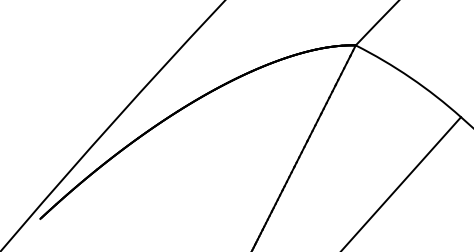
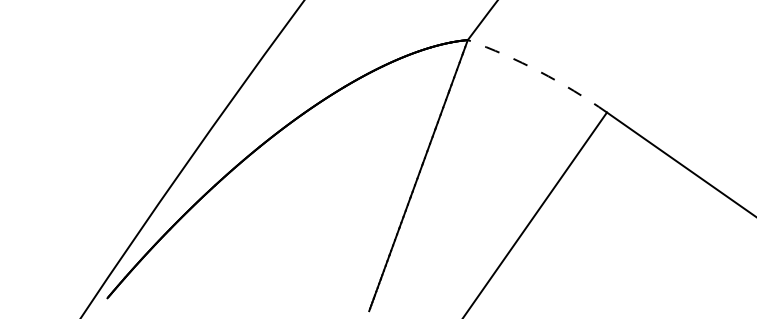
arc: (410, 77) -> (539, 71), solid -> dashed

